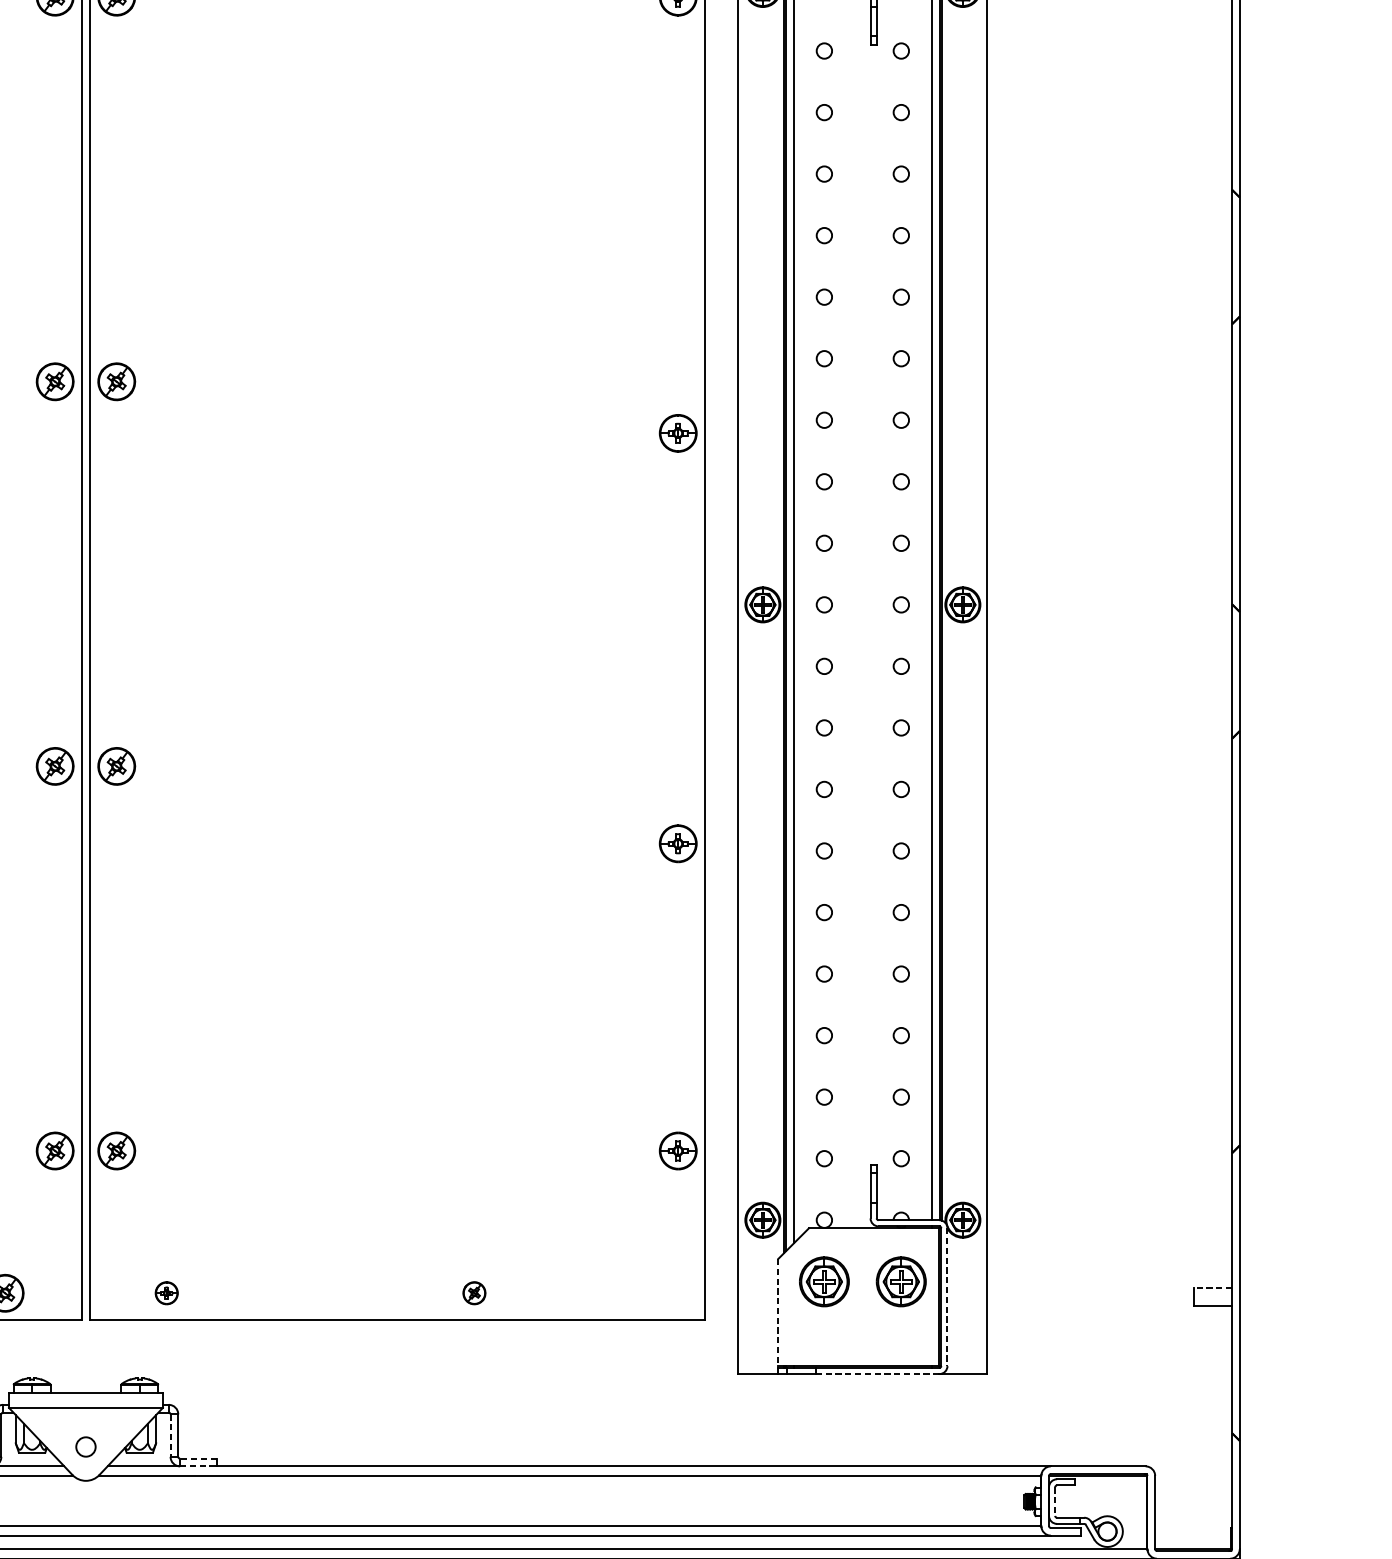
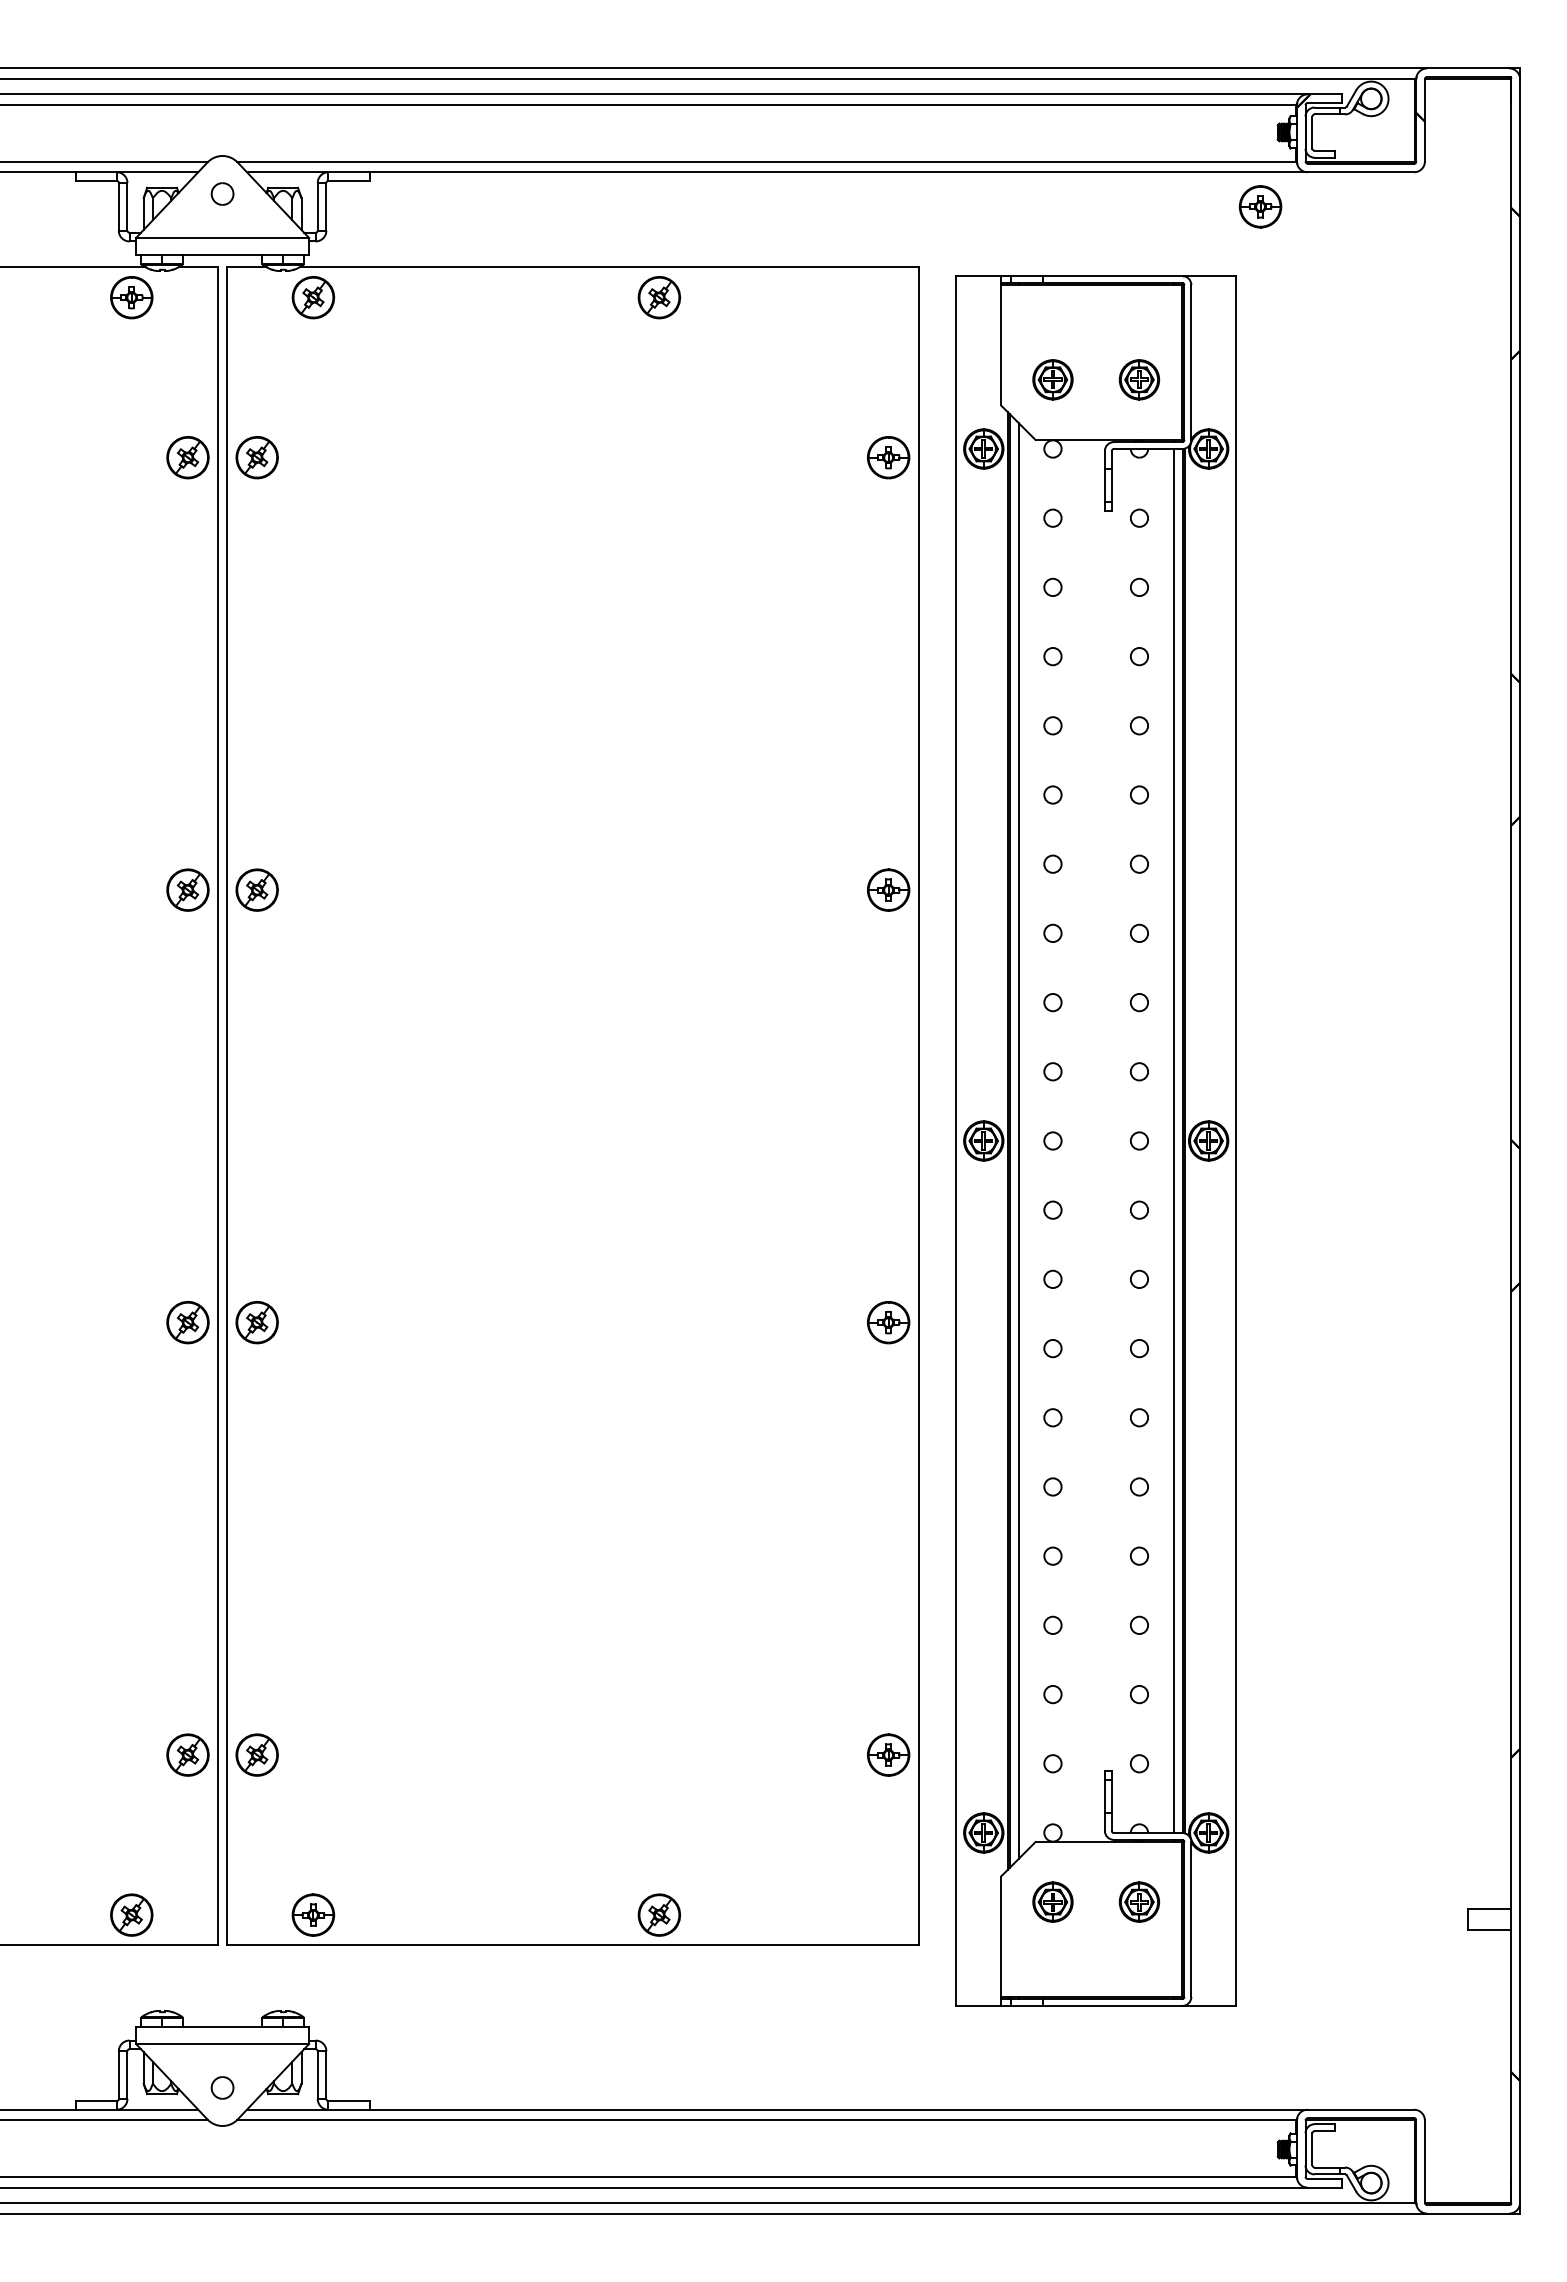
part: (678, 432) -> (888, 889), moved
part: (678, 843) -> (888, 1322), moved
part: (823, 1281) -> (1052, 1901), size x0.71
part: (901, 1281) -> (1139, 1901), size x0.71
line: (1212, 1288) -> (1489, 1909), dashed -> solid
part: (166, 1292) -> (313, 1914), size x1.67
part: (474, 1292) -> (659, 1914), size x1.67
line: (947, 1297) -> (1191, 1919), dashed -> solid
line: (778, 1313) -> (1001, 1937), dashed -> solid
line: (877, 1373) -> (1112, 2005), dashed -> solid
line: (170, 1435) -> (317, 2075), dashed -> solid
line: (198, 1459) -> (349, 2101), dashed -> solid
line: (198, 1466) -> (349, 2109), dashed -> solid
line: (1055, 1501) -> (1312, 2149), dashed -> solid

